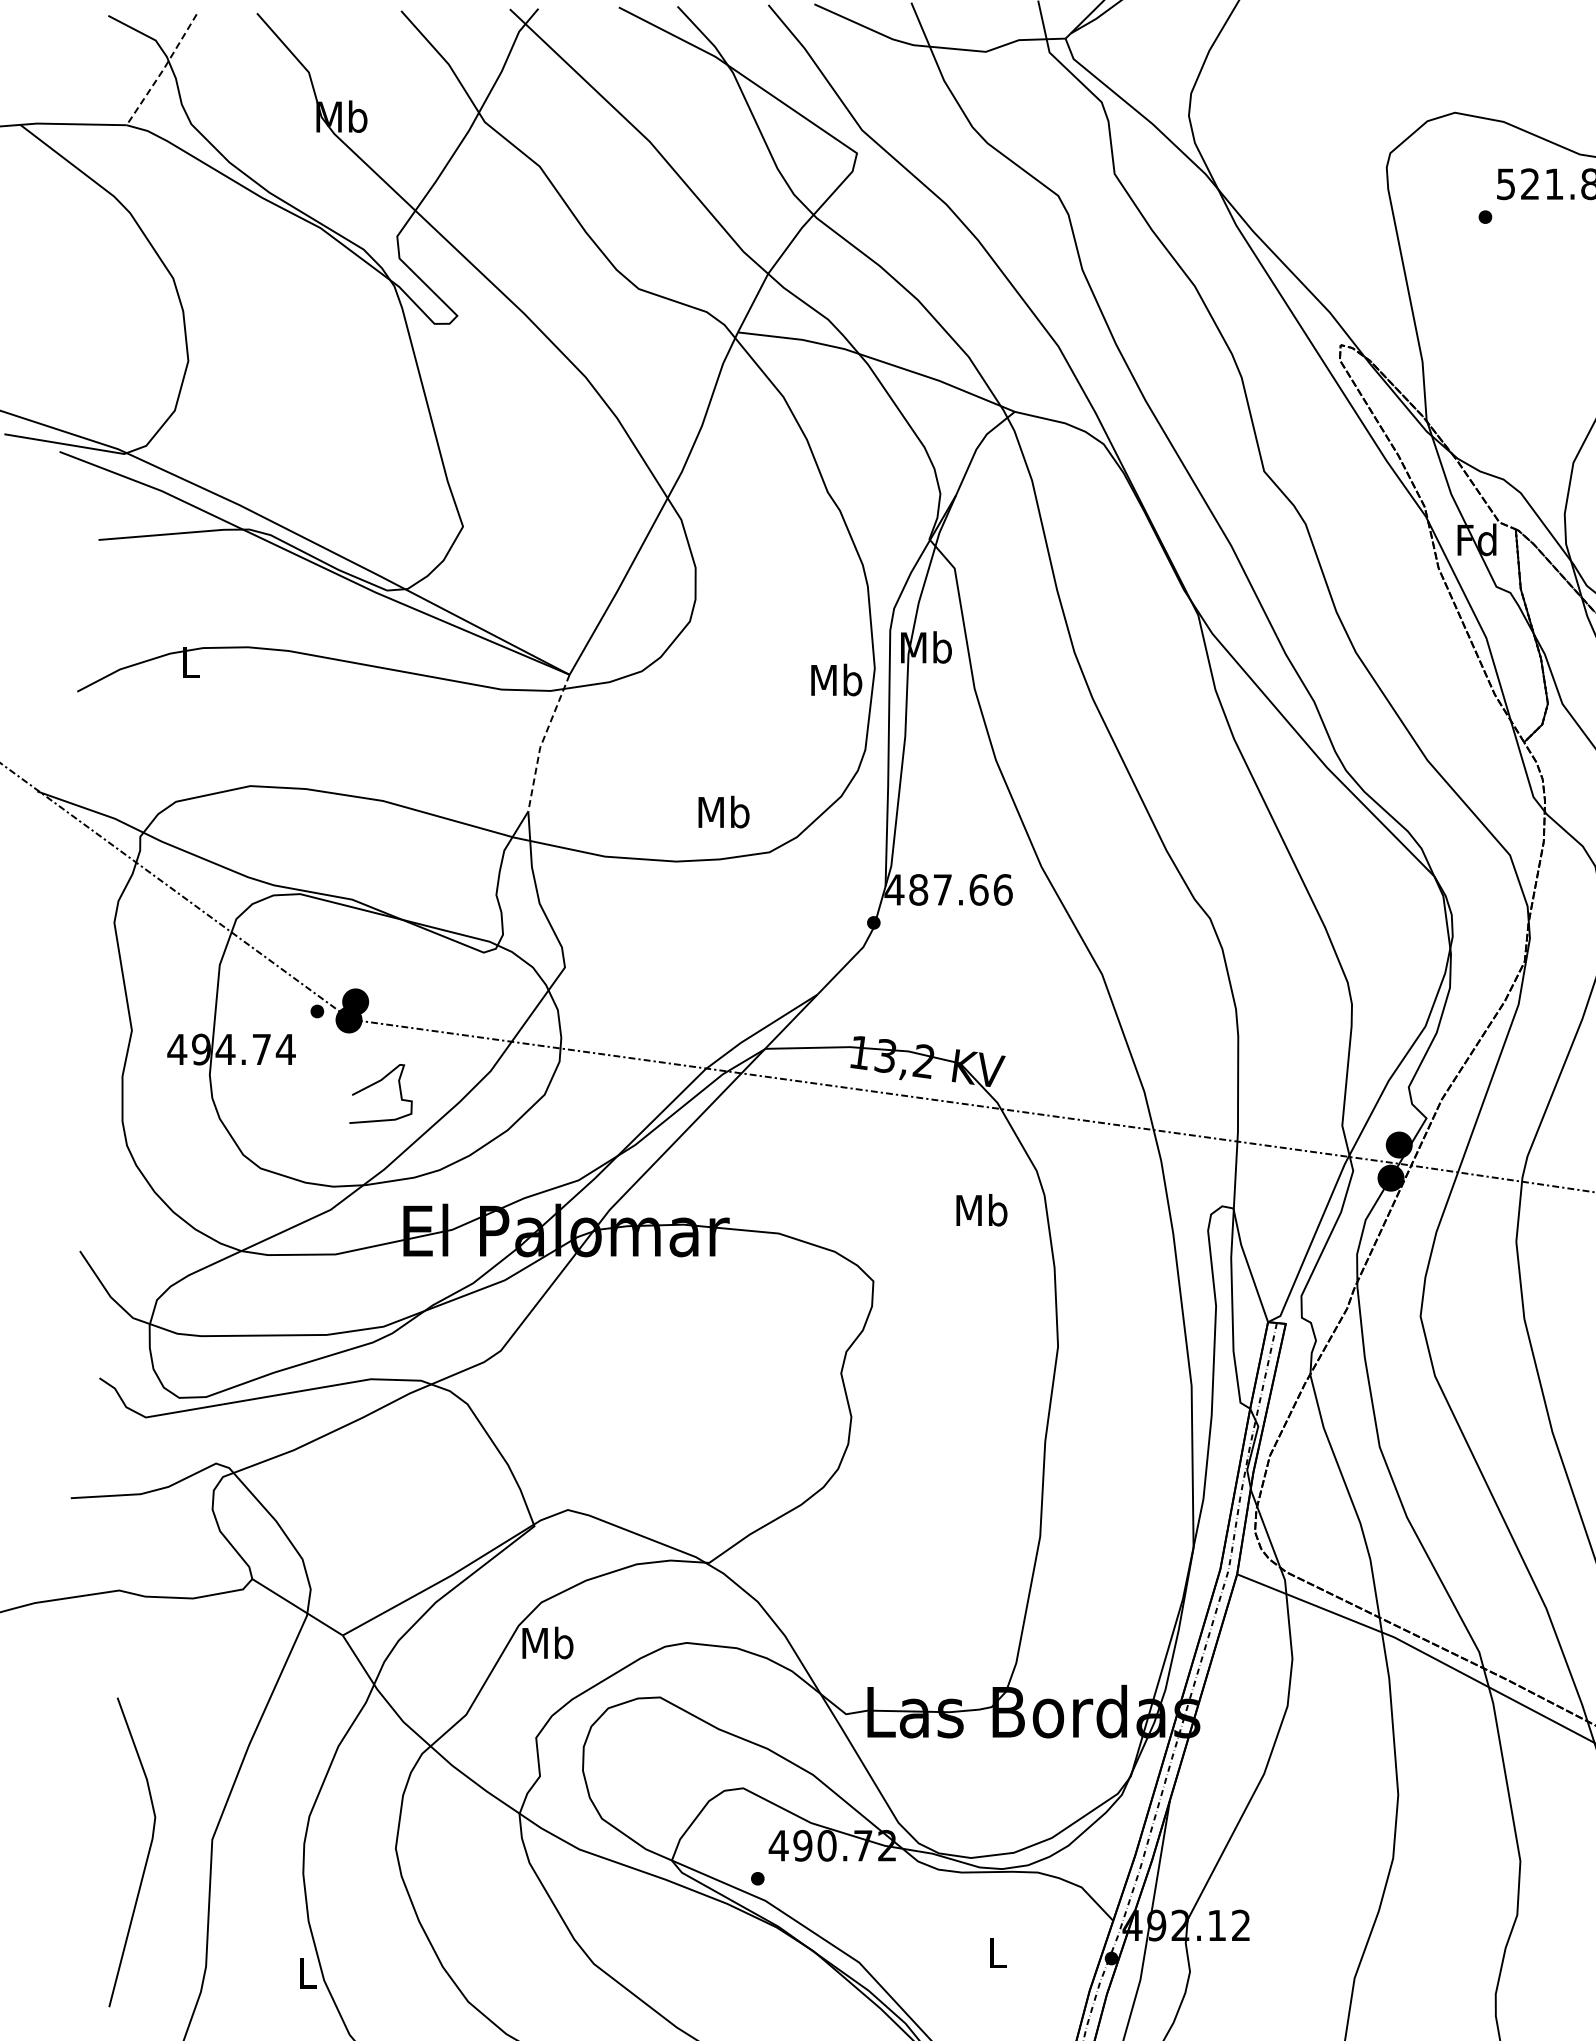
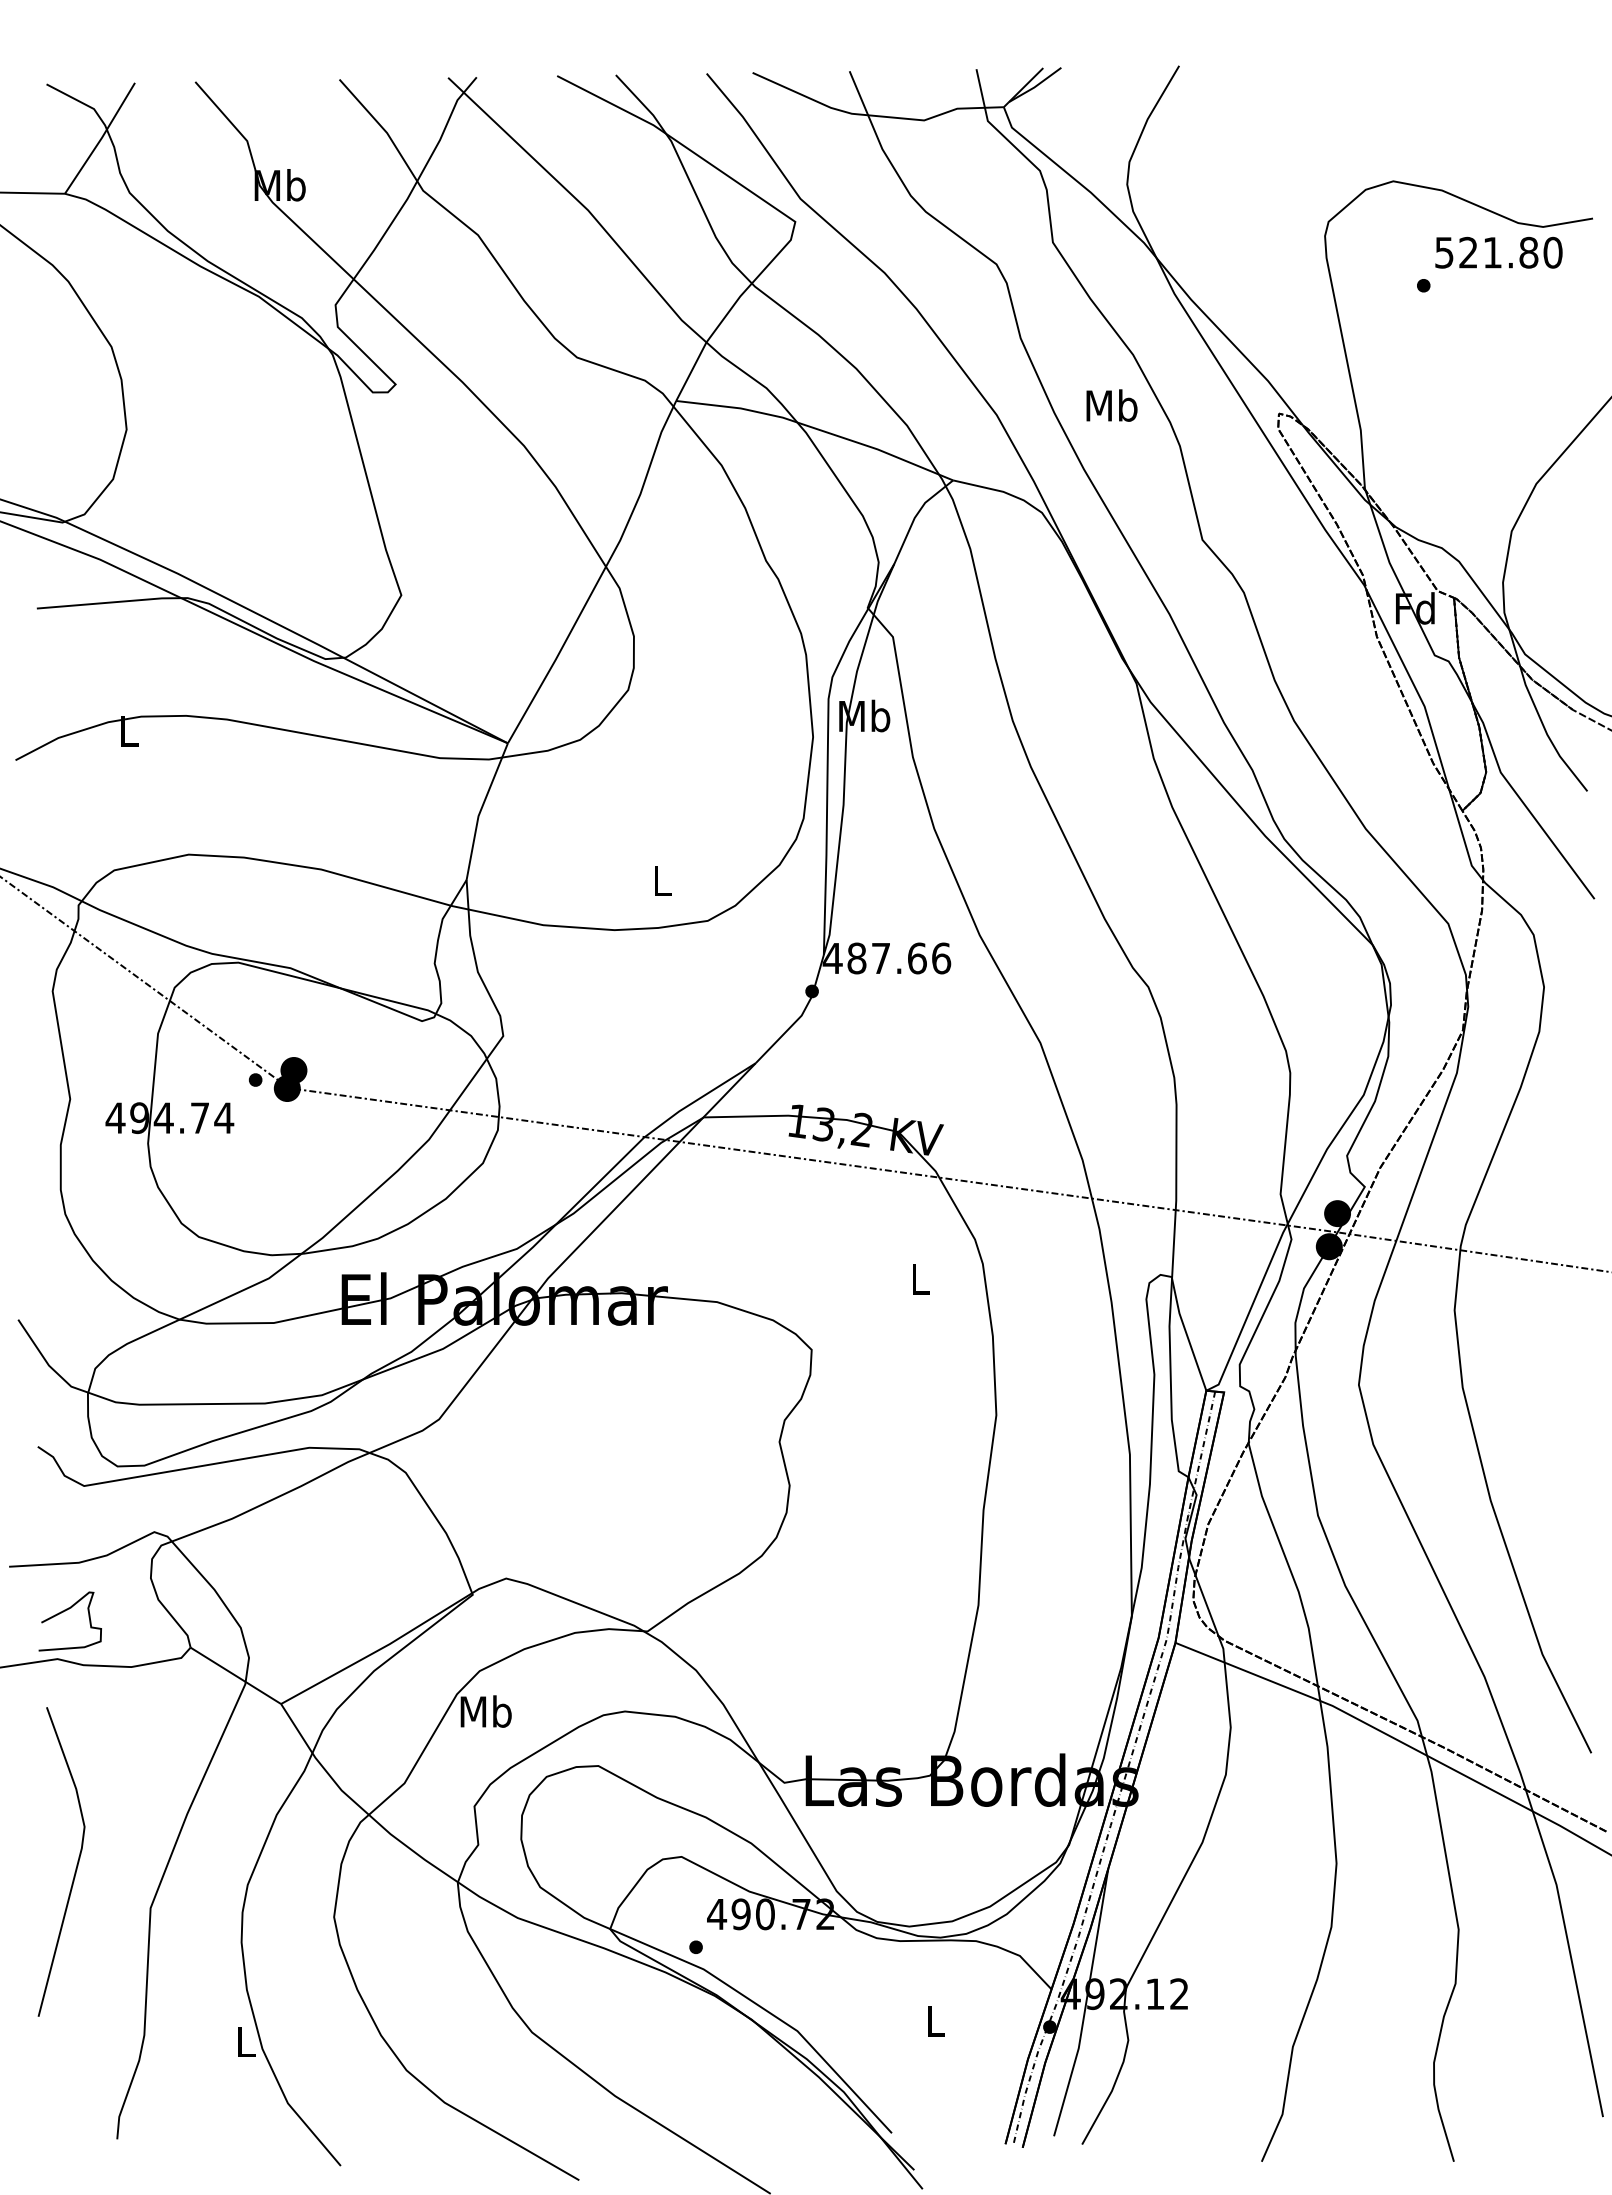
line: (163, 69) -> (101, 138), dashed -> solid
text: (836, 679) -> (1111, 405), moved
line: (542, 741) -> (480, 810), dashed -> solid
text: (723, 811) -> (661, 880), Mb -> L
curve: (376, 1083) -> (65, 1611), moved
text: (981, 1209) -> (919, 1278), Mb -> L
line: (147, 1854) -> (76, 1864), moved

